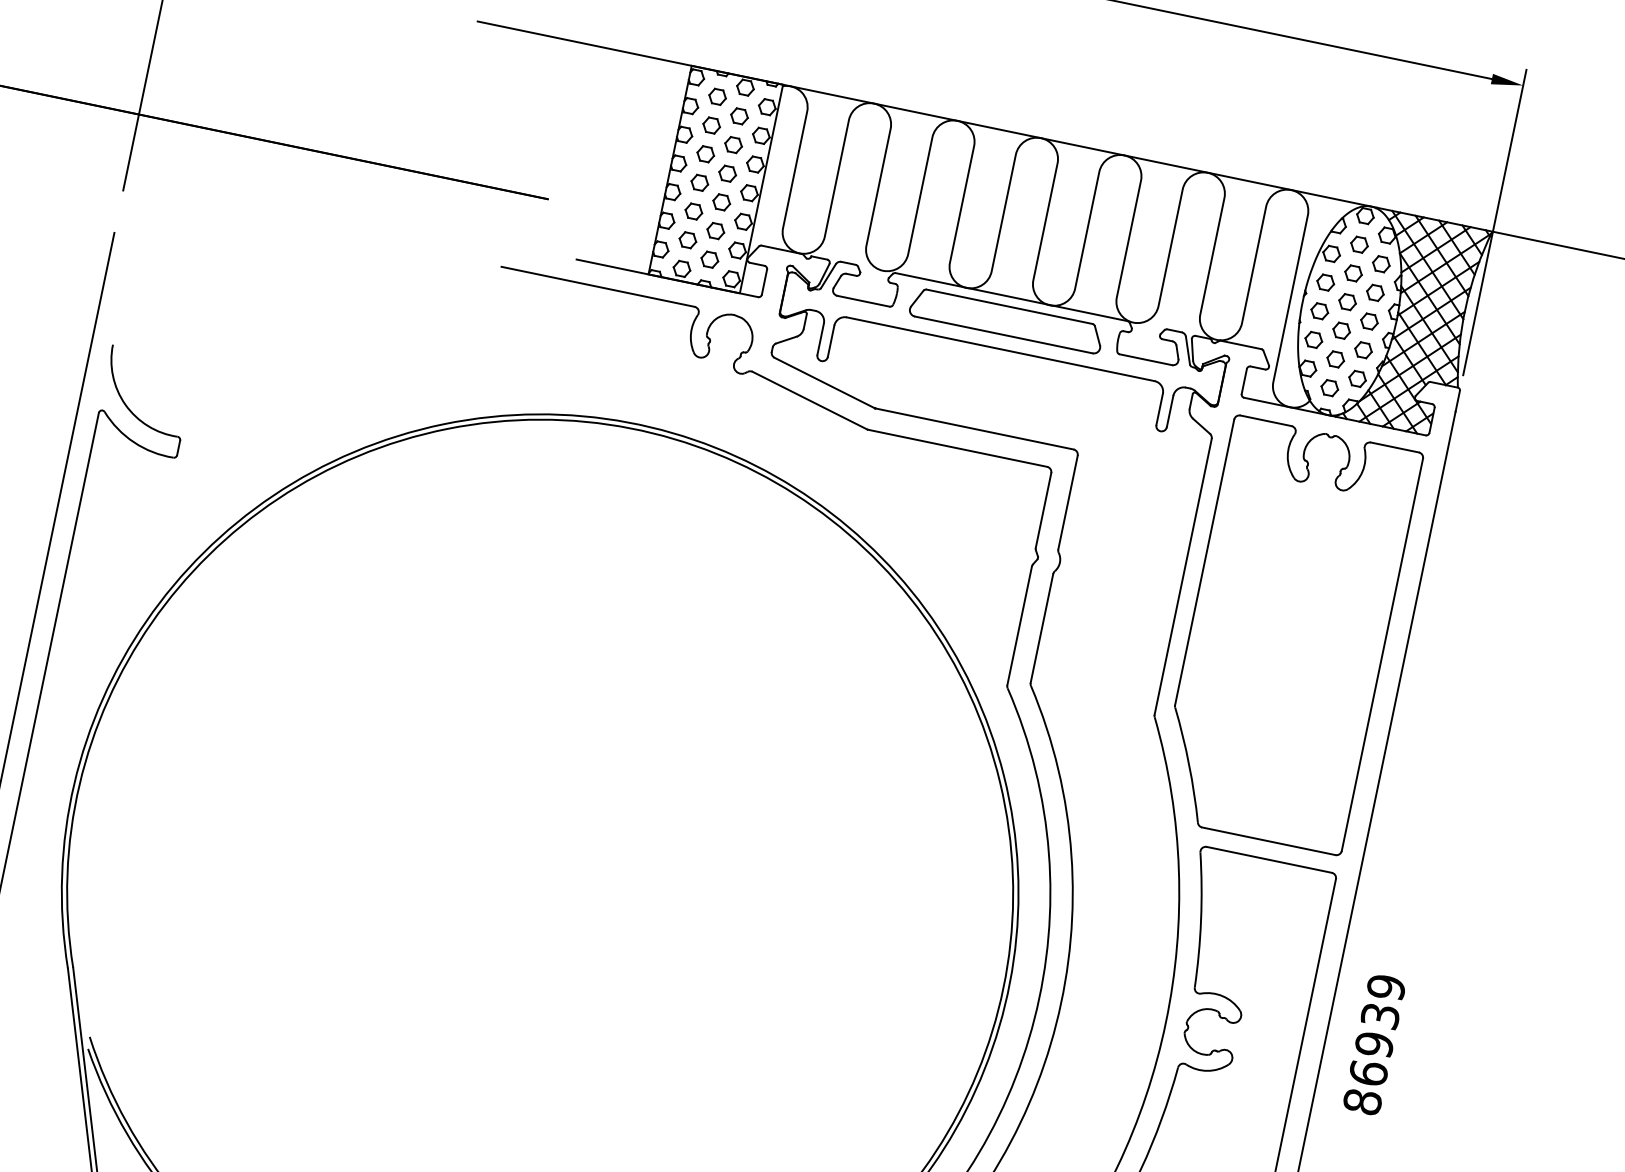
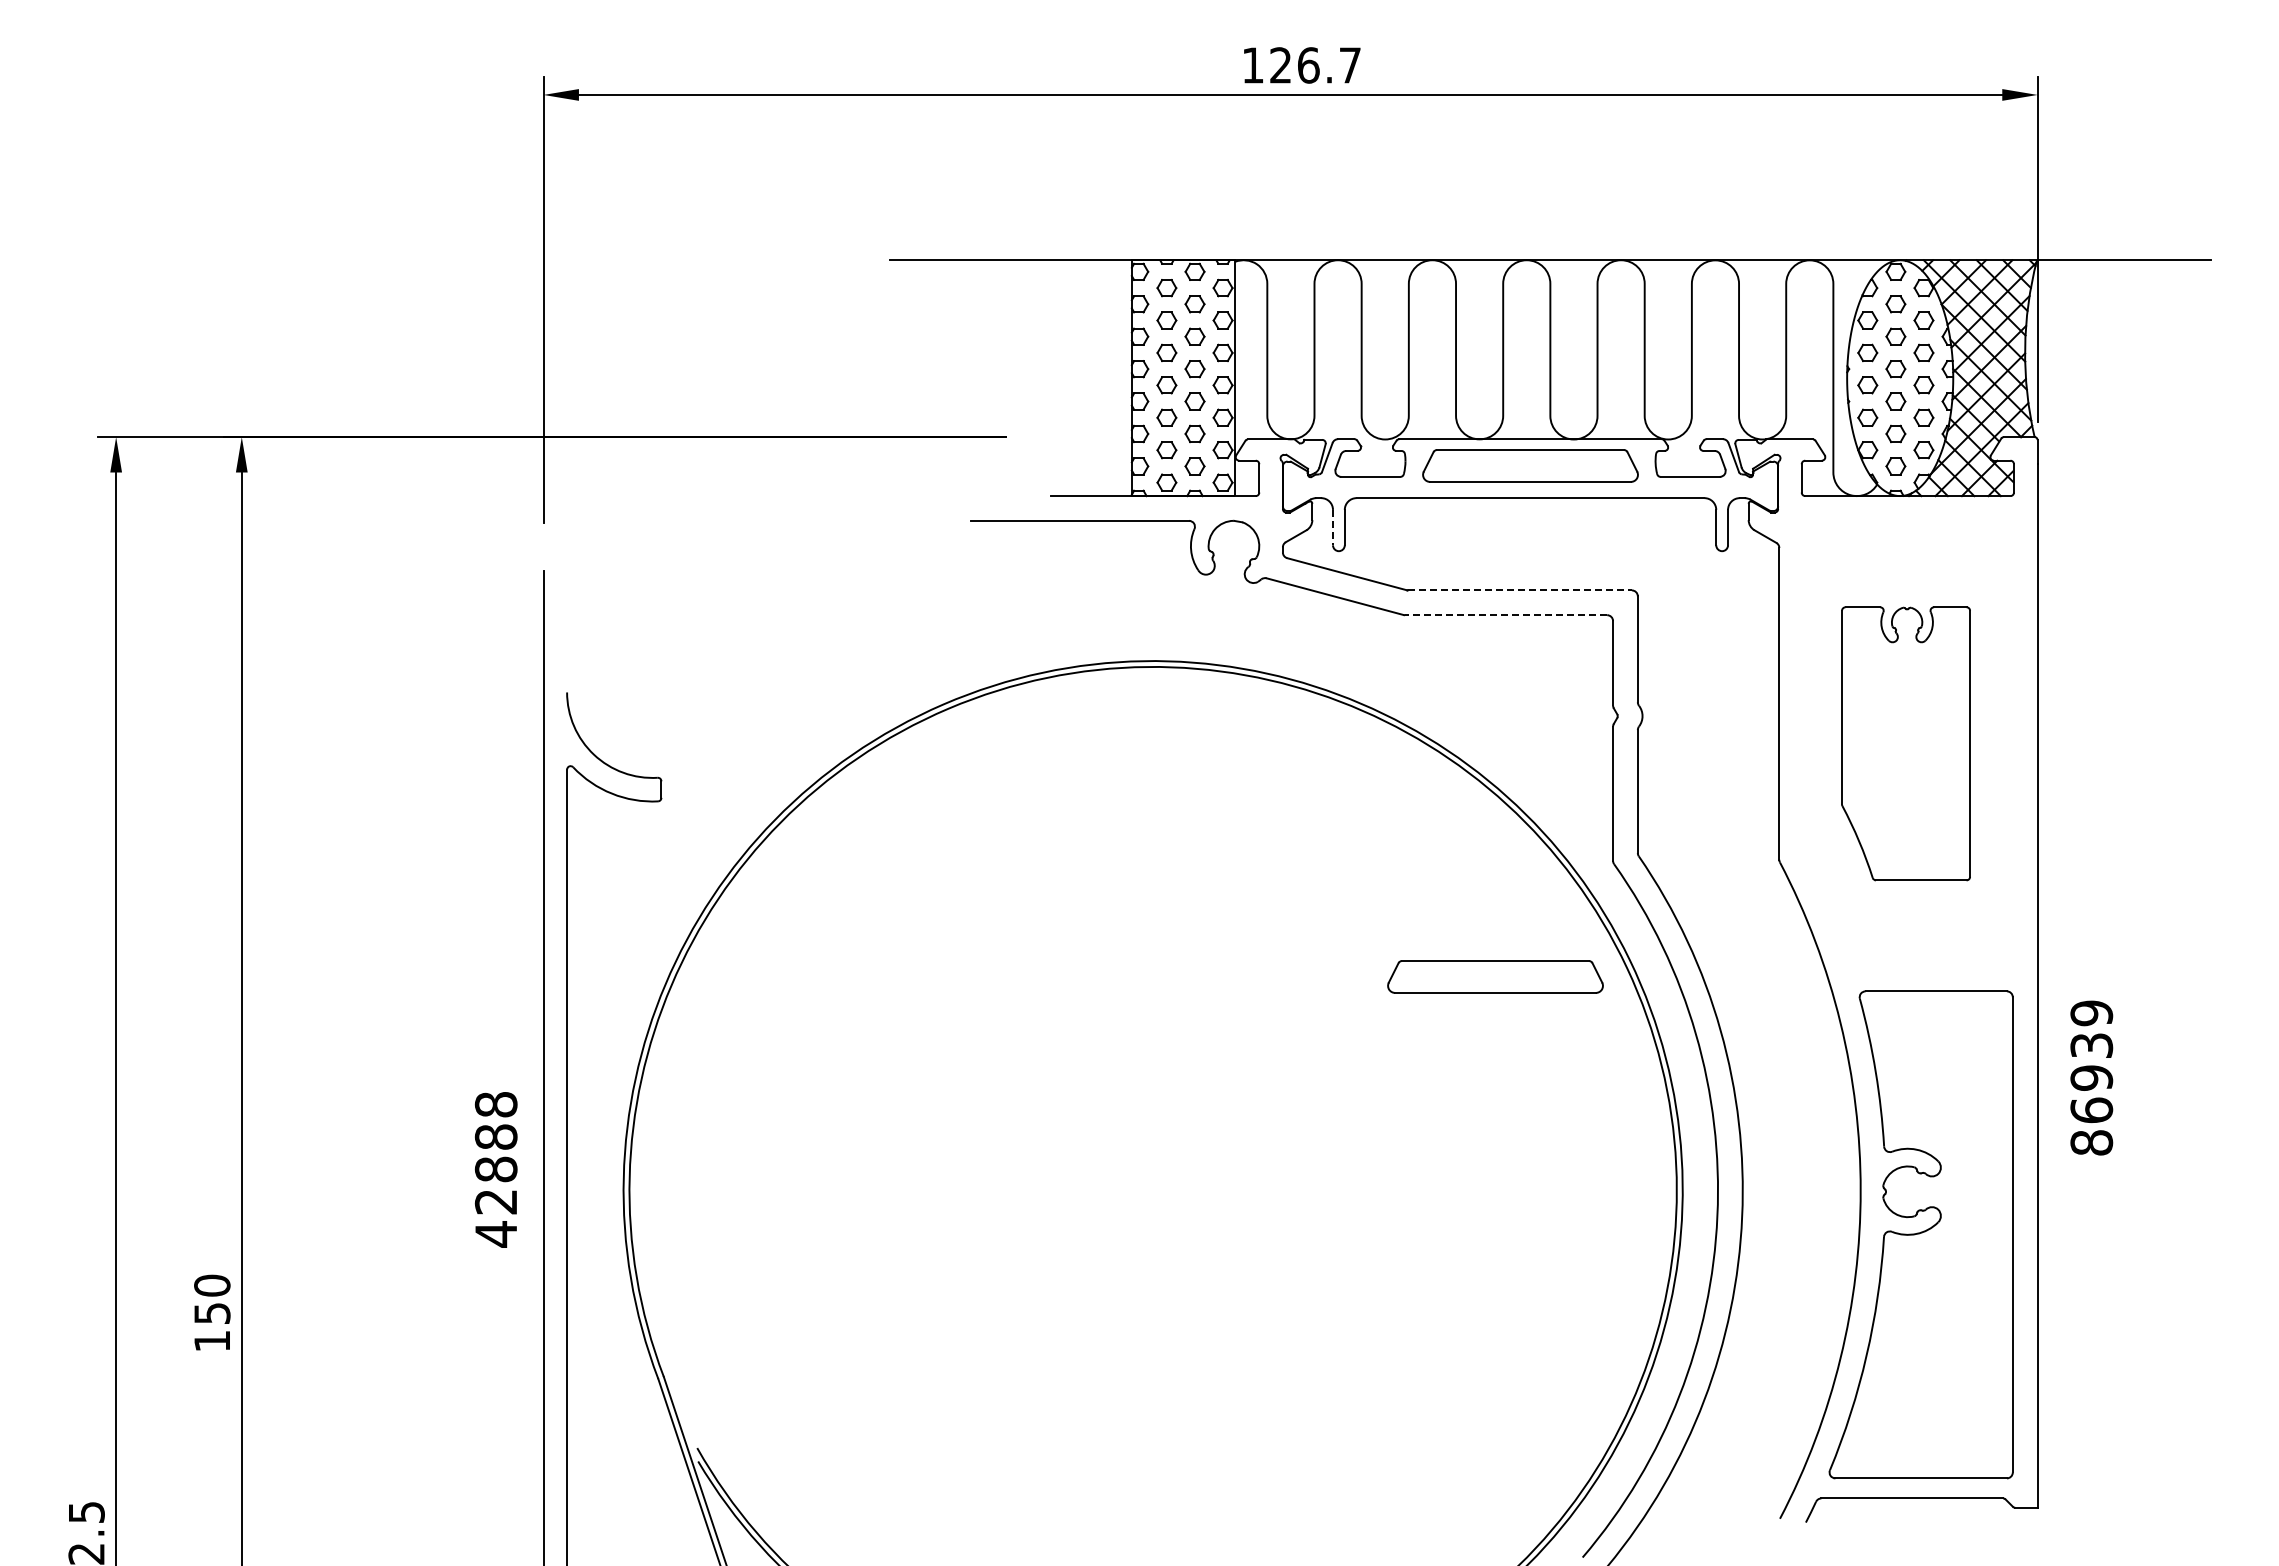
line: (821, 339) -> (1333, 527), solid -> dashed
line: (975, 429) -> (1520, 590), solid -> dashed
line: (957, 448) -> (1505, 615), solid -> dashed
part: (1287, 634) -> (1905, 743), size x0.6
part: (882, 765) -> (1495, 976), added
text: (1374, 1044) -> (2091, 1077), moved

